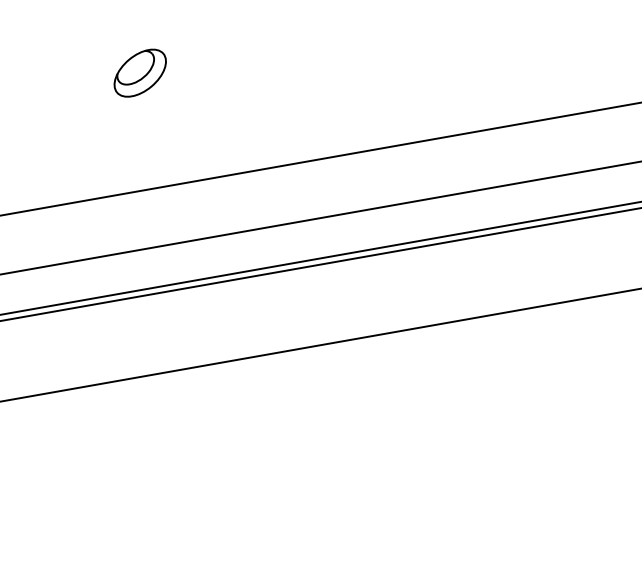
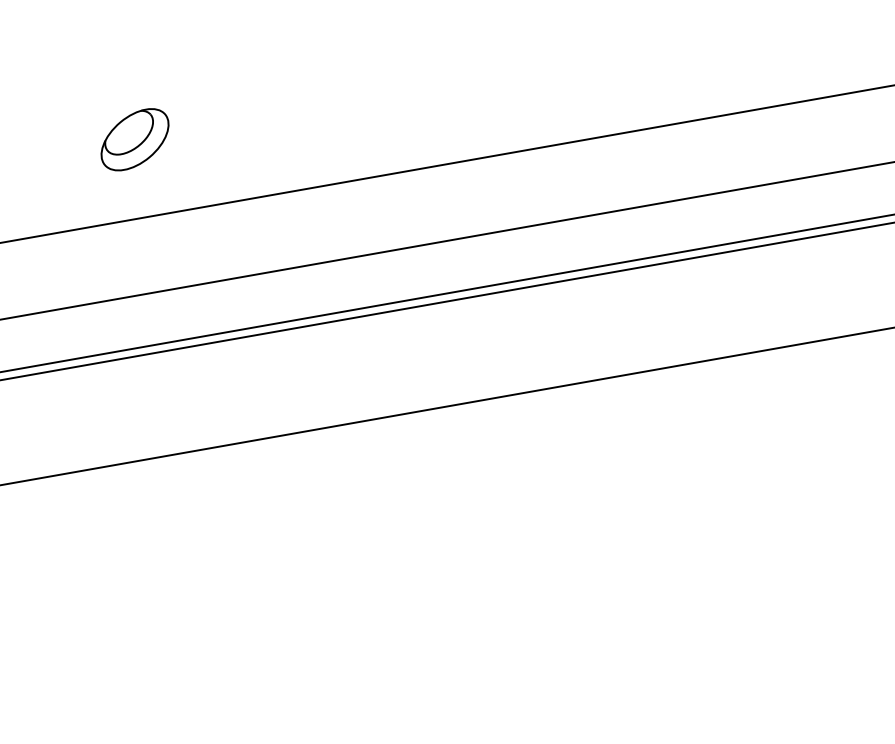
part: (139, 72) -> (134, 139), moved

